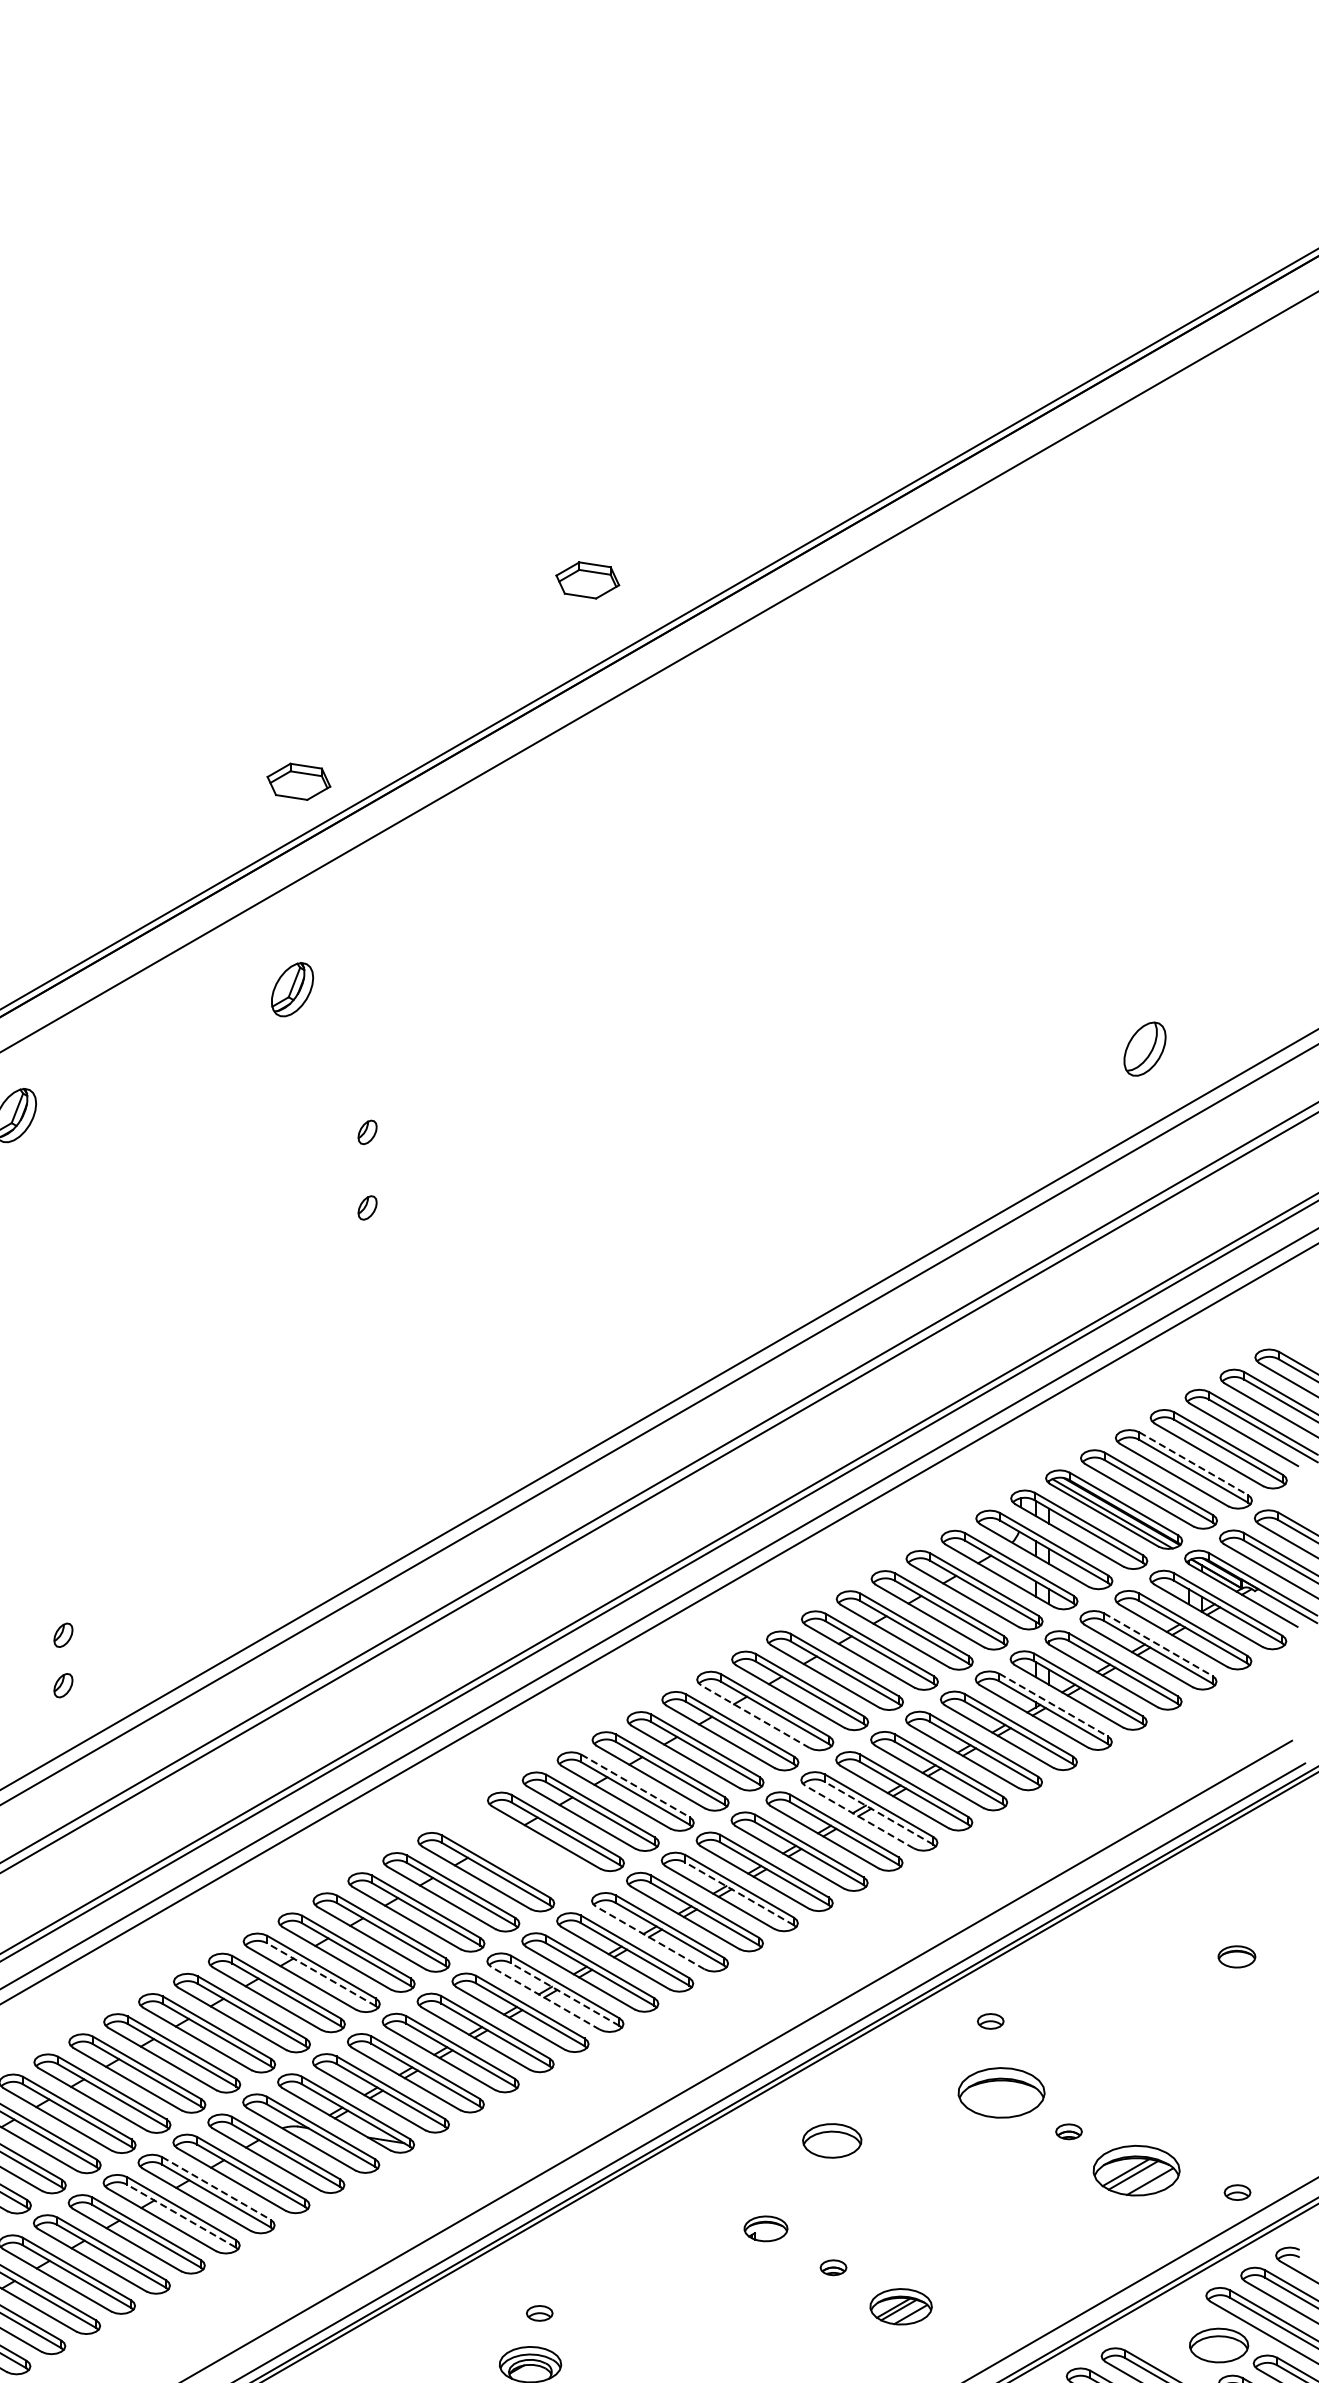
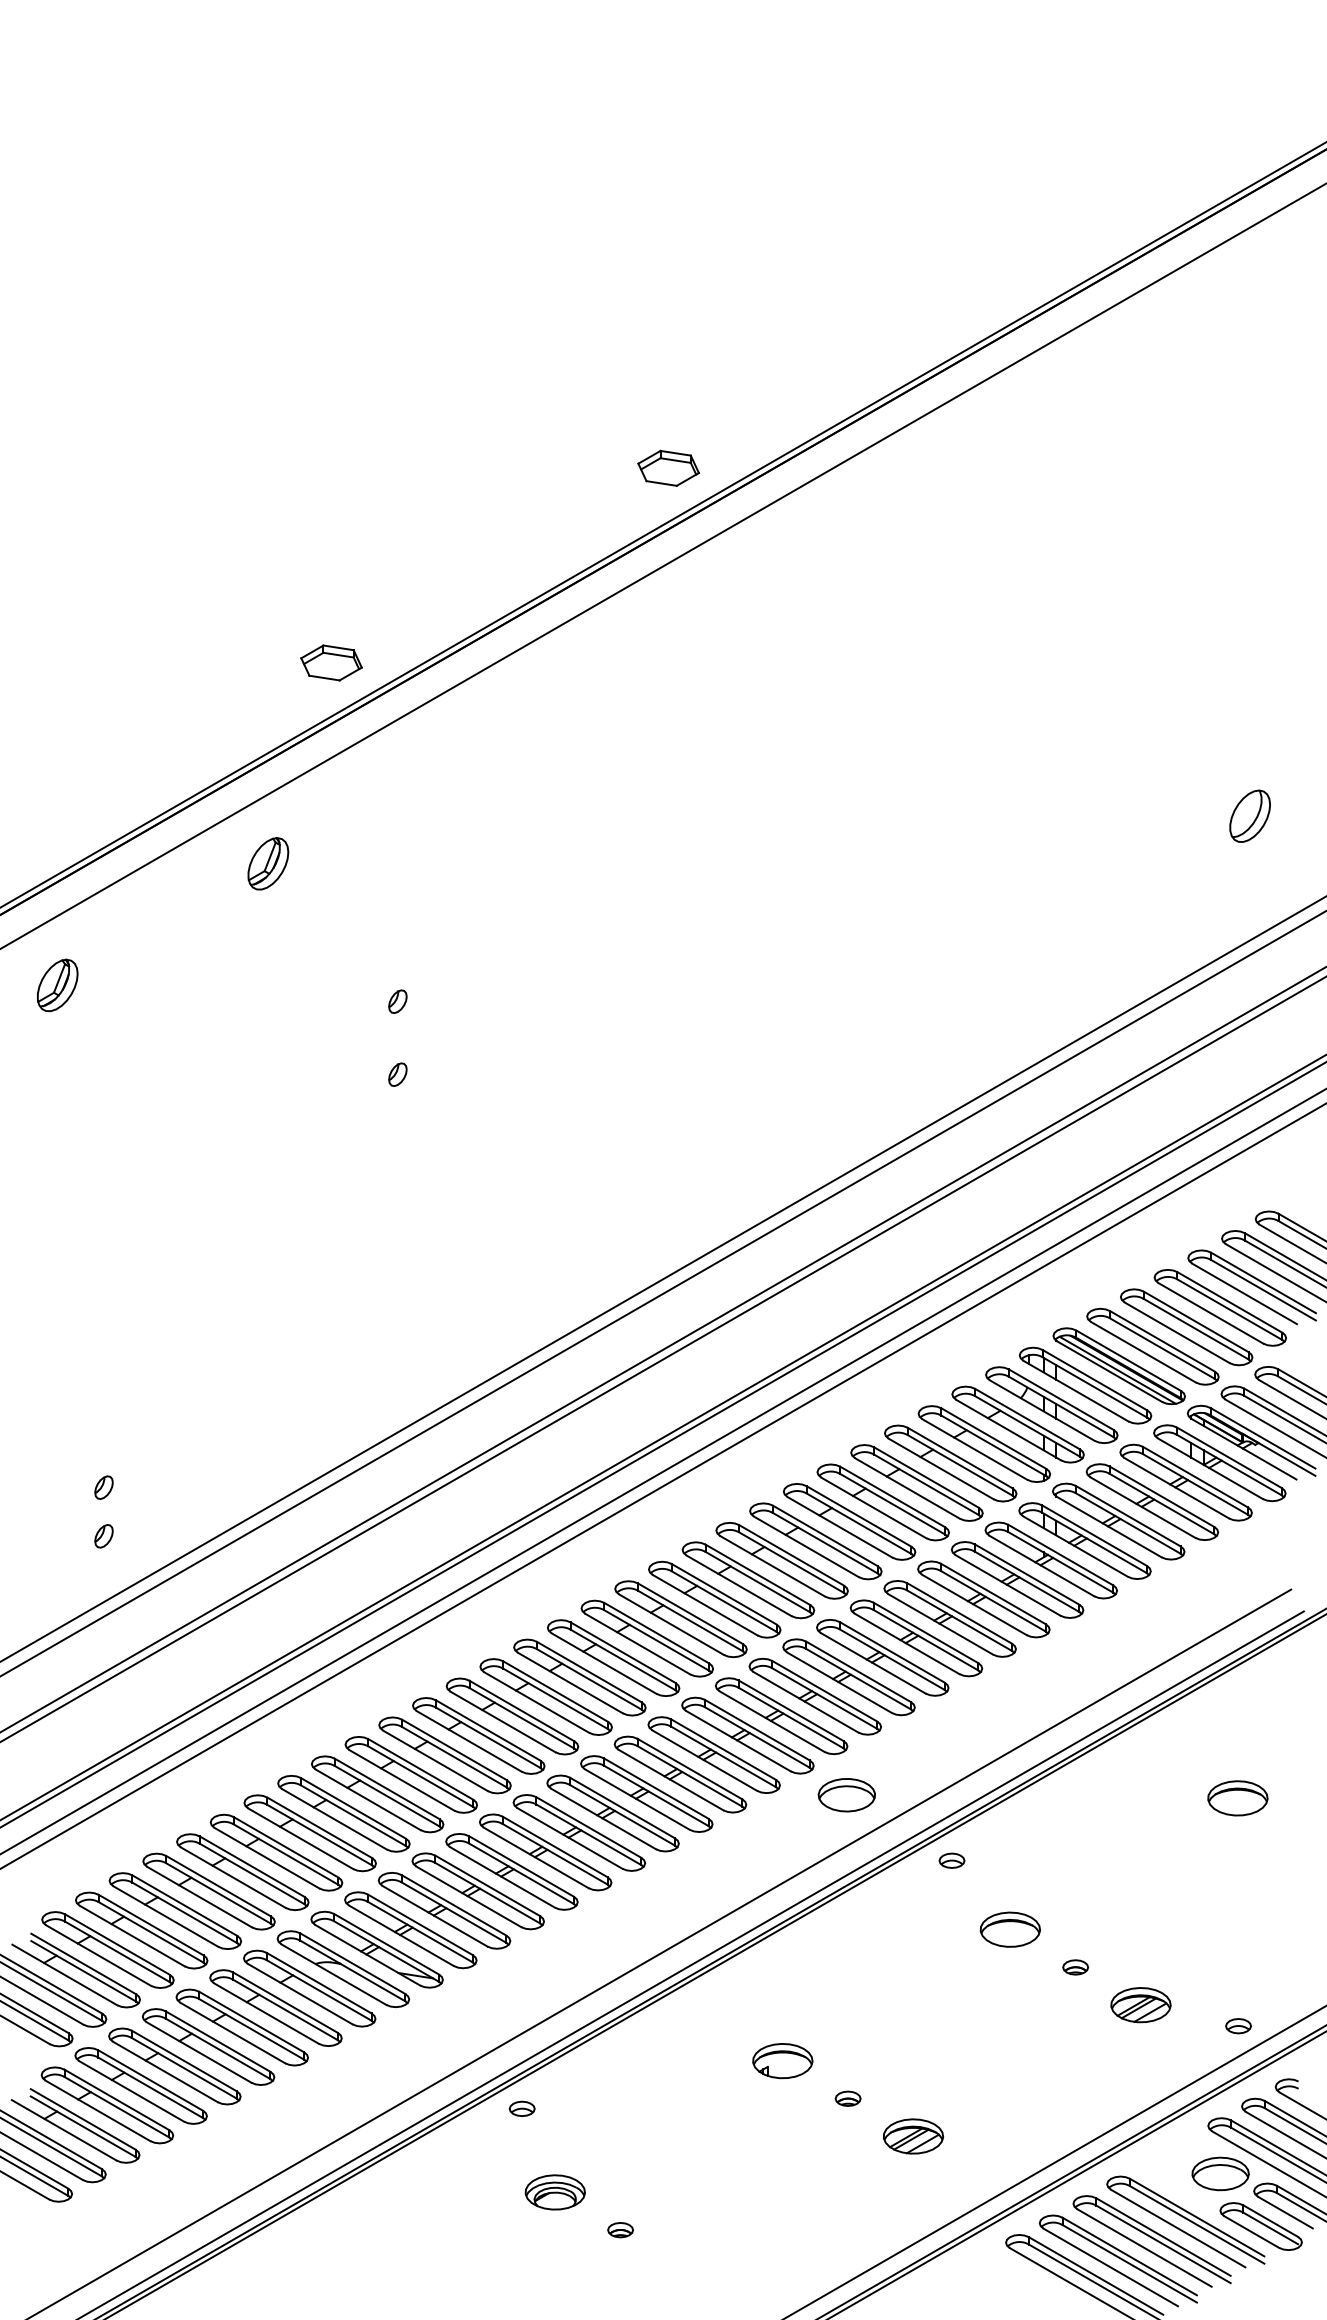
part: (587, 579) -> (668, 467), moved
part: (292, 989) -> (268, 863), moved
part: (1144, 1048) -> (1249, 815), moved
line: (1194, 1463) -> (1196, 1321), dashed -> solid
line: (1157, 1644) -> (1161, 1496), dashed -> solid
line: (1053, 1705) -> (1060, 1555), dashed -> solid
line: (755, 1716) -> (772, 1566), dashed -> solid
line: (635, 1786) -> (656, 1633), dashed -> solid
line: (879, 1813) -> (892, 1659), dashed -> solid
line: (859, 1817) -> (873, 1663), dashed -> solid
part: (520, 1851) -> (545, 1696), added
line: (739, 1893) -> (757, 1737), dashed -> solid
line: (650, 1938) -> (671, 1780), dashed -> solid
part: (1236, 1956) -> (1237, 1798), size x1.67
line: (321, 1974) -> (353, 1815), dashed -> solid
line: (564, 1994) -> (588, 1834), dashed -> solid
line: (545, 1998) -> (569, 1838), dashed -> solid
part: (990, 2021) -> (951, 1860), moved
part: (1000, 2092) -> (1009, 1929), size x0.71
part: (831, 2141) -> (846, 1795), moved
part: (1136, 2171) -> (1140, 2005), size x0.71
line: (216, 2188) -> (251, 2022), dashed -> solid
line: (181, 2215) -> (218, 2048), dashed -> solid
part: (765, 2229) -> (782, 2061), size x1.43
part: (538, 2313) -> (521, 2108), moved

